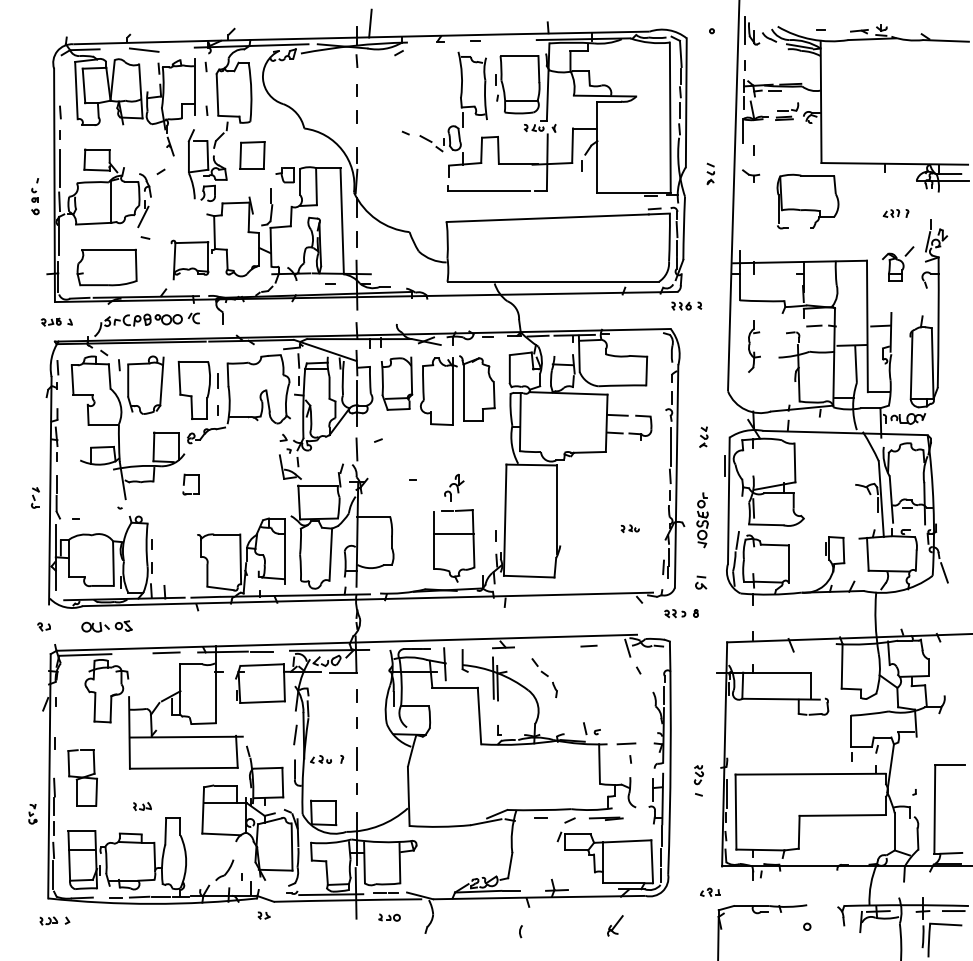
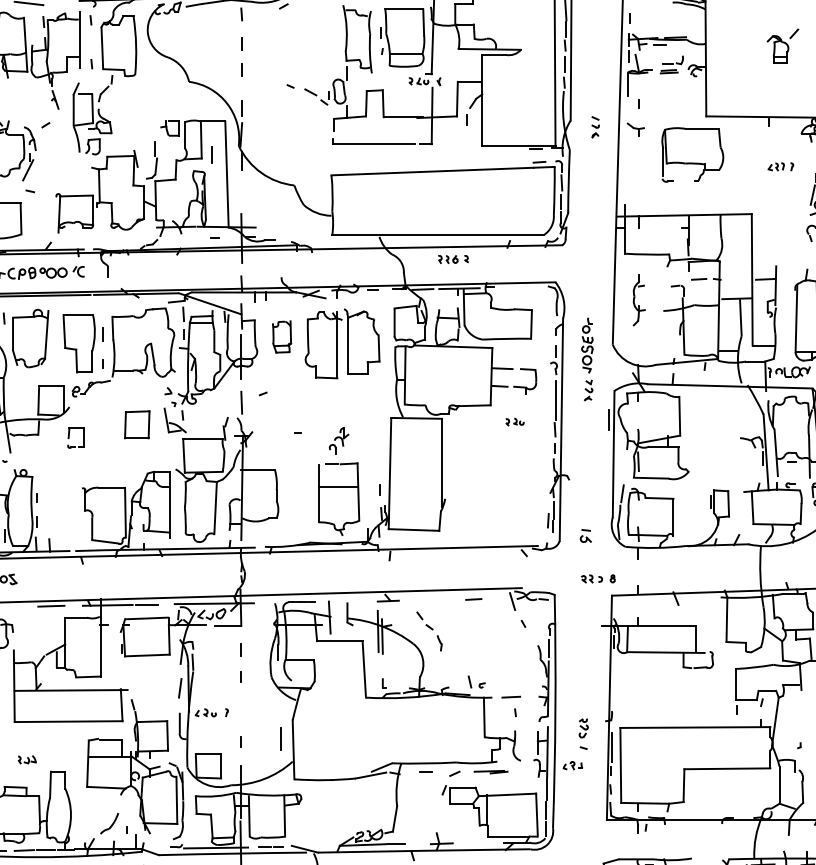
part: (252, 155) -> (137, 424), moved
line: (356, 239) -> (211, 154), moved
part: (898, 263) -> (783, 45), moved
part: (686, 305) -> (453, 258), moved
part: (397, 383) -> (282, 336), size x0.6
part: (702, 520) -> (587, 345), moved
part: (629, 528) -> (514, 421), moved
part: (681, 613) -> (598, 578), moved
line: (356, 758) -> (281, 737), moved
part: (710, 891) -> (573, 764), moved

